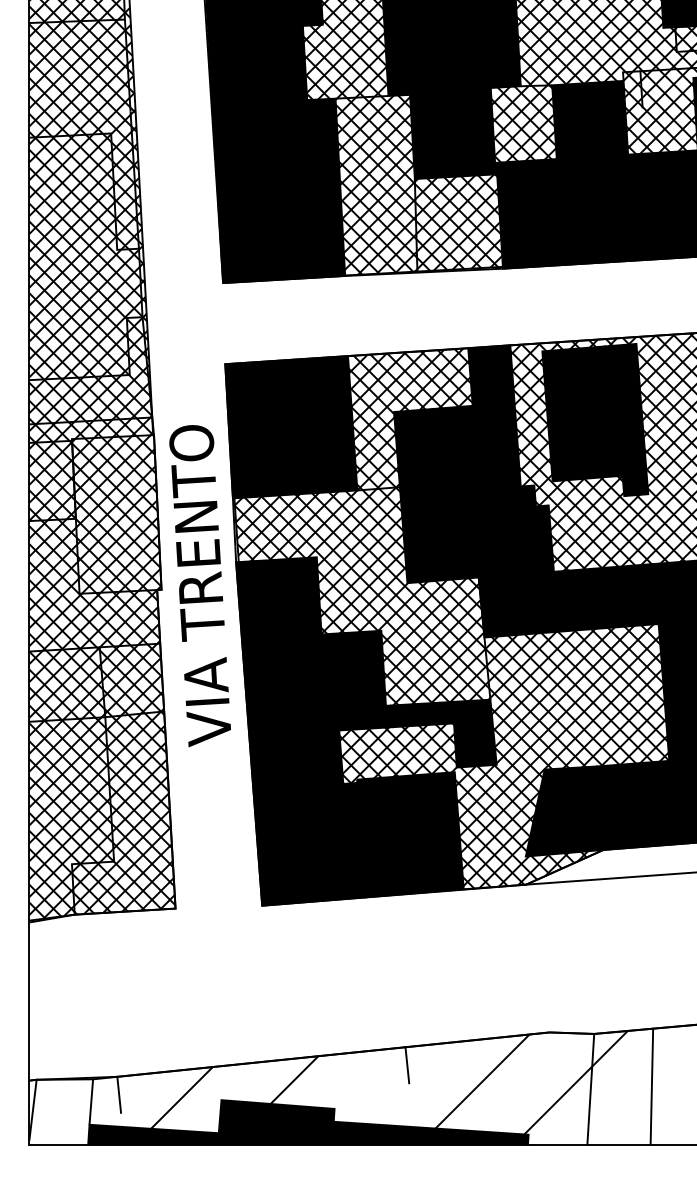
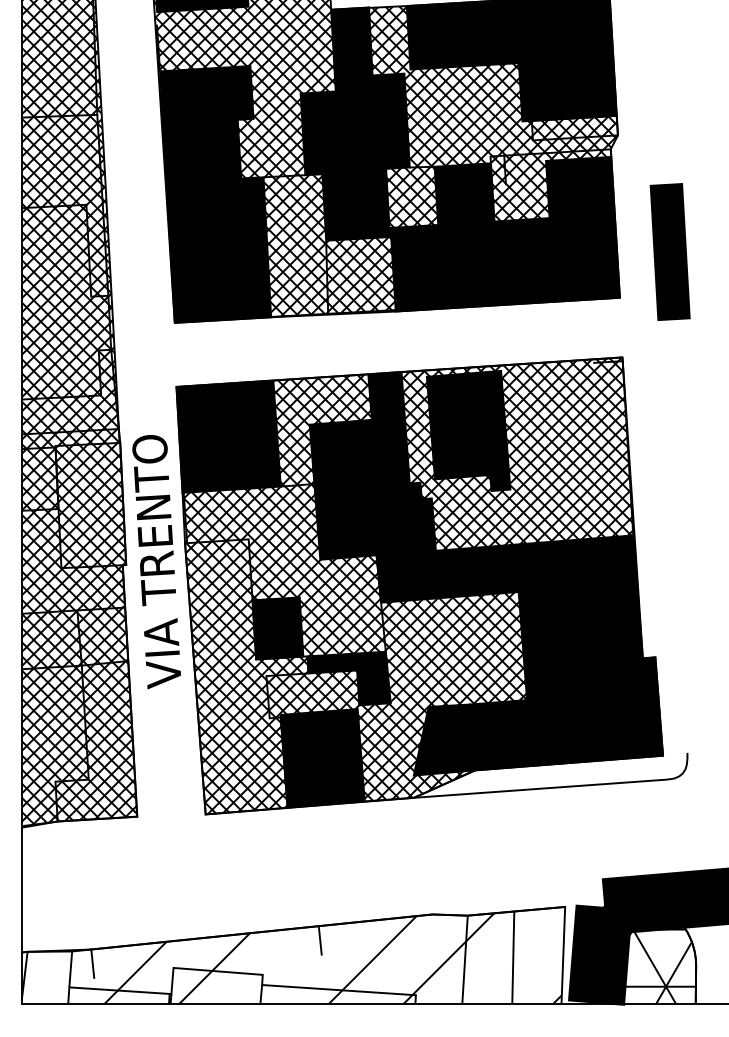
fill: (313, 731) -> (246, 676), removed
fill: (307, 1122) -> (241, 985), removed

